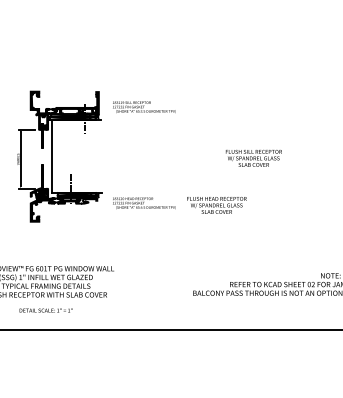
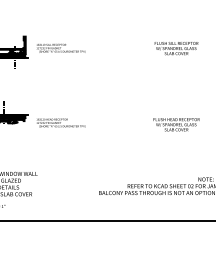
text: (253, 157) -> (176, 47), moved
text: (216, 205) -> (176, 124), moved

